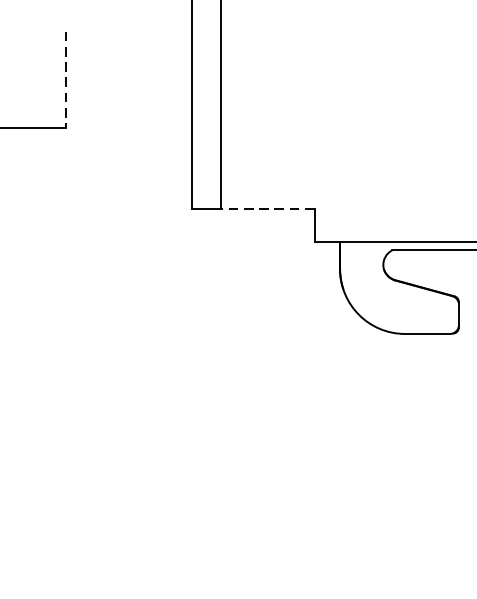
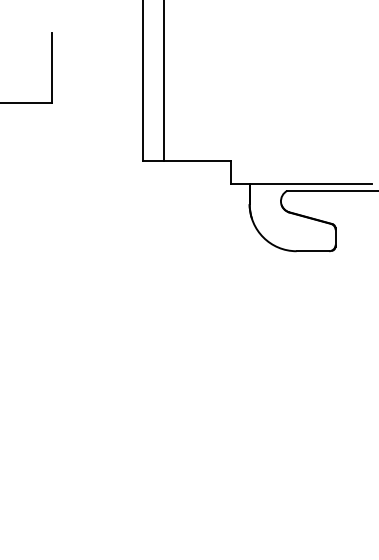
line: (65, 79) -> (51, 67), dashed -> solid
line: (267, 208) -> (197, 160), dashed -> solid

